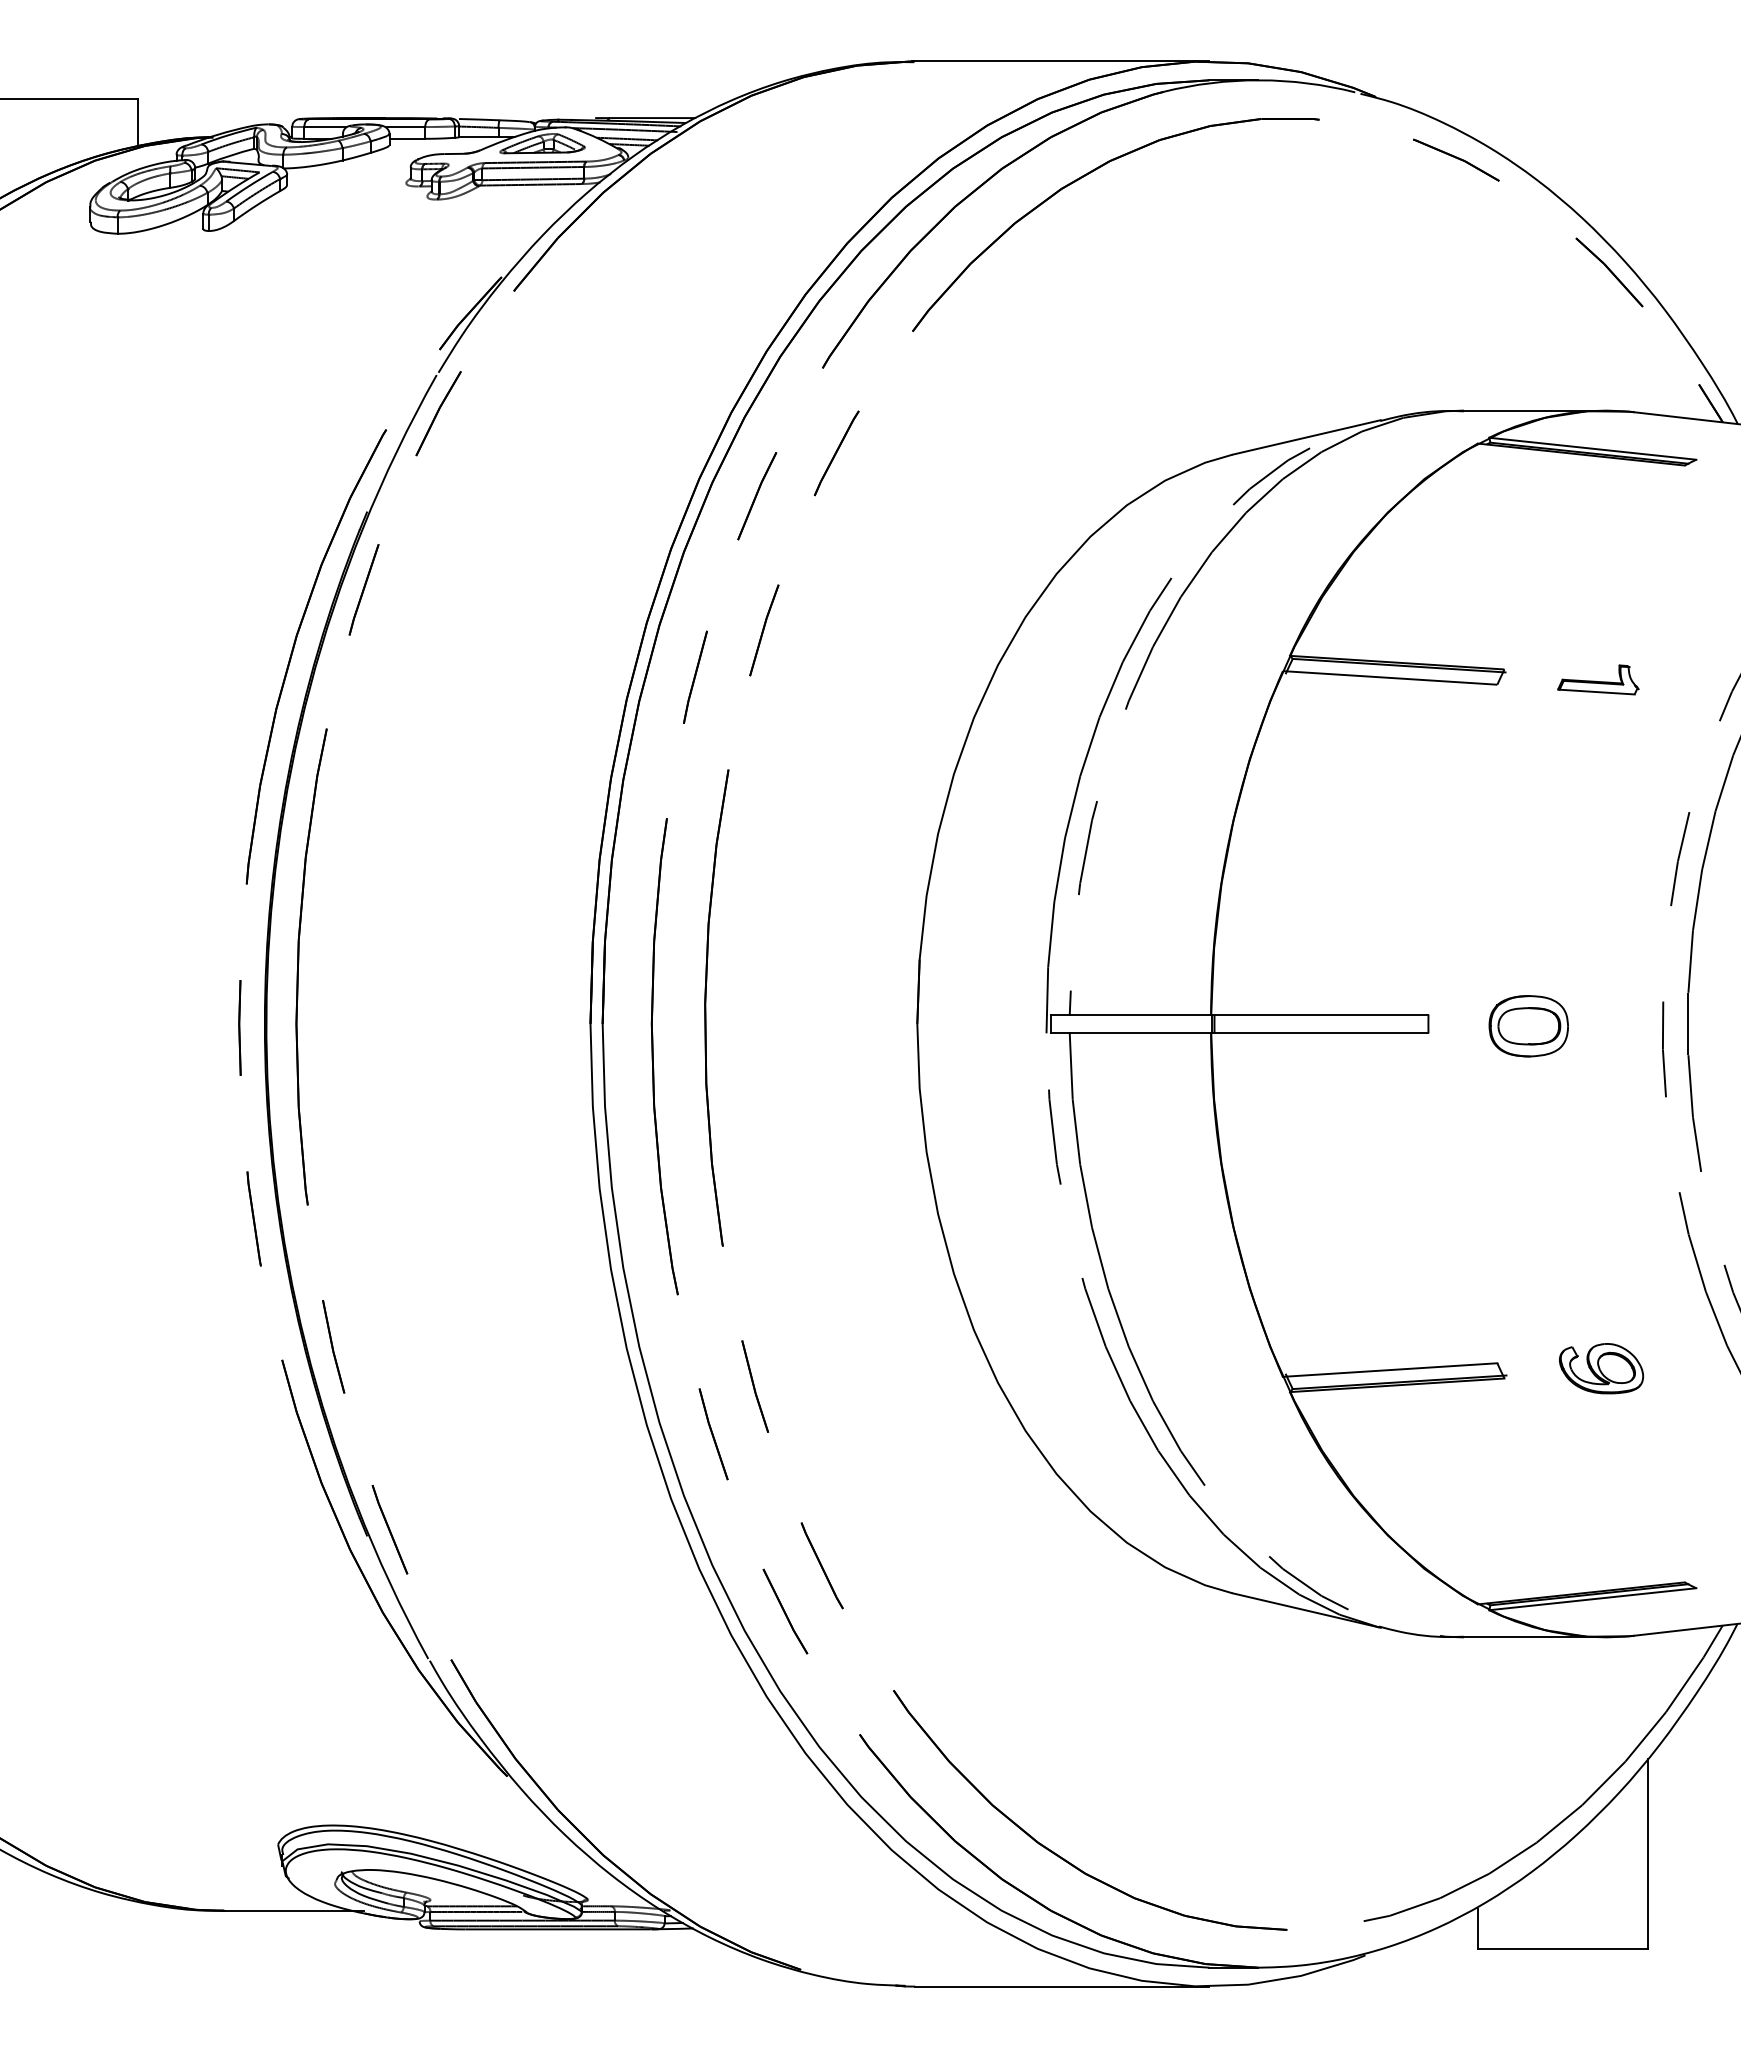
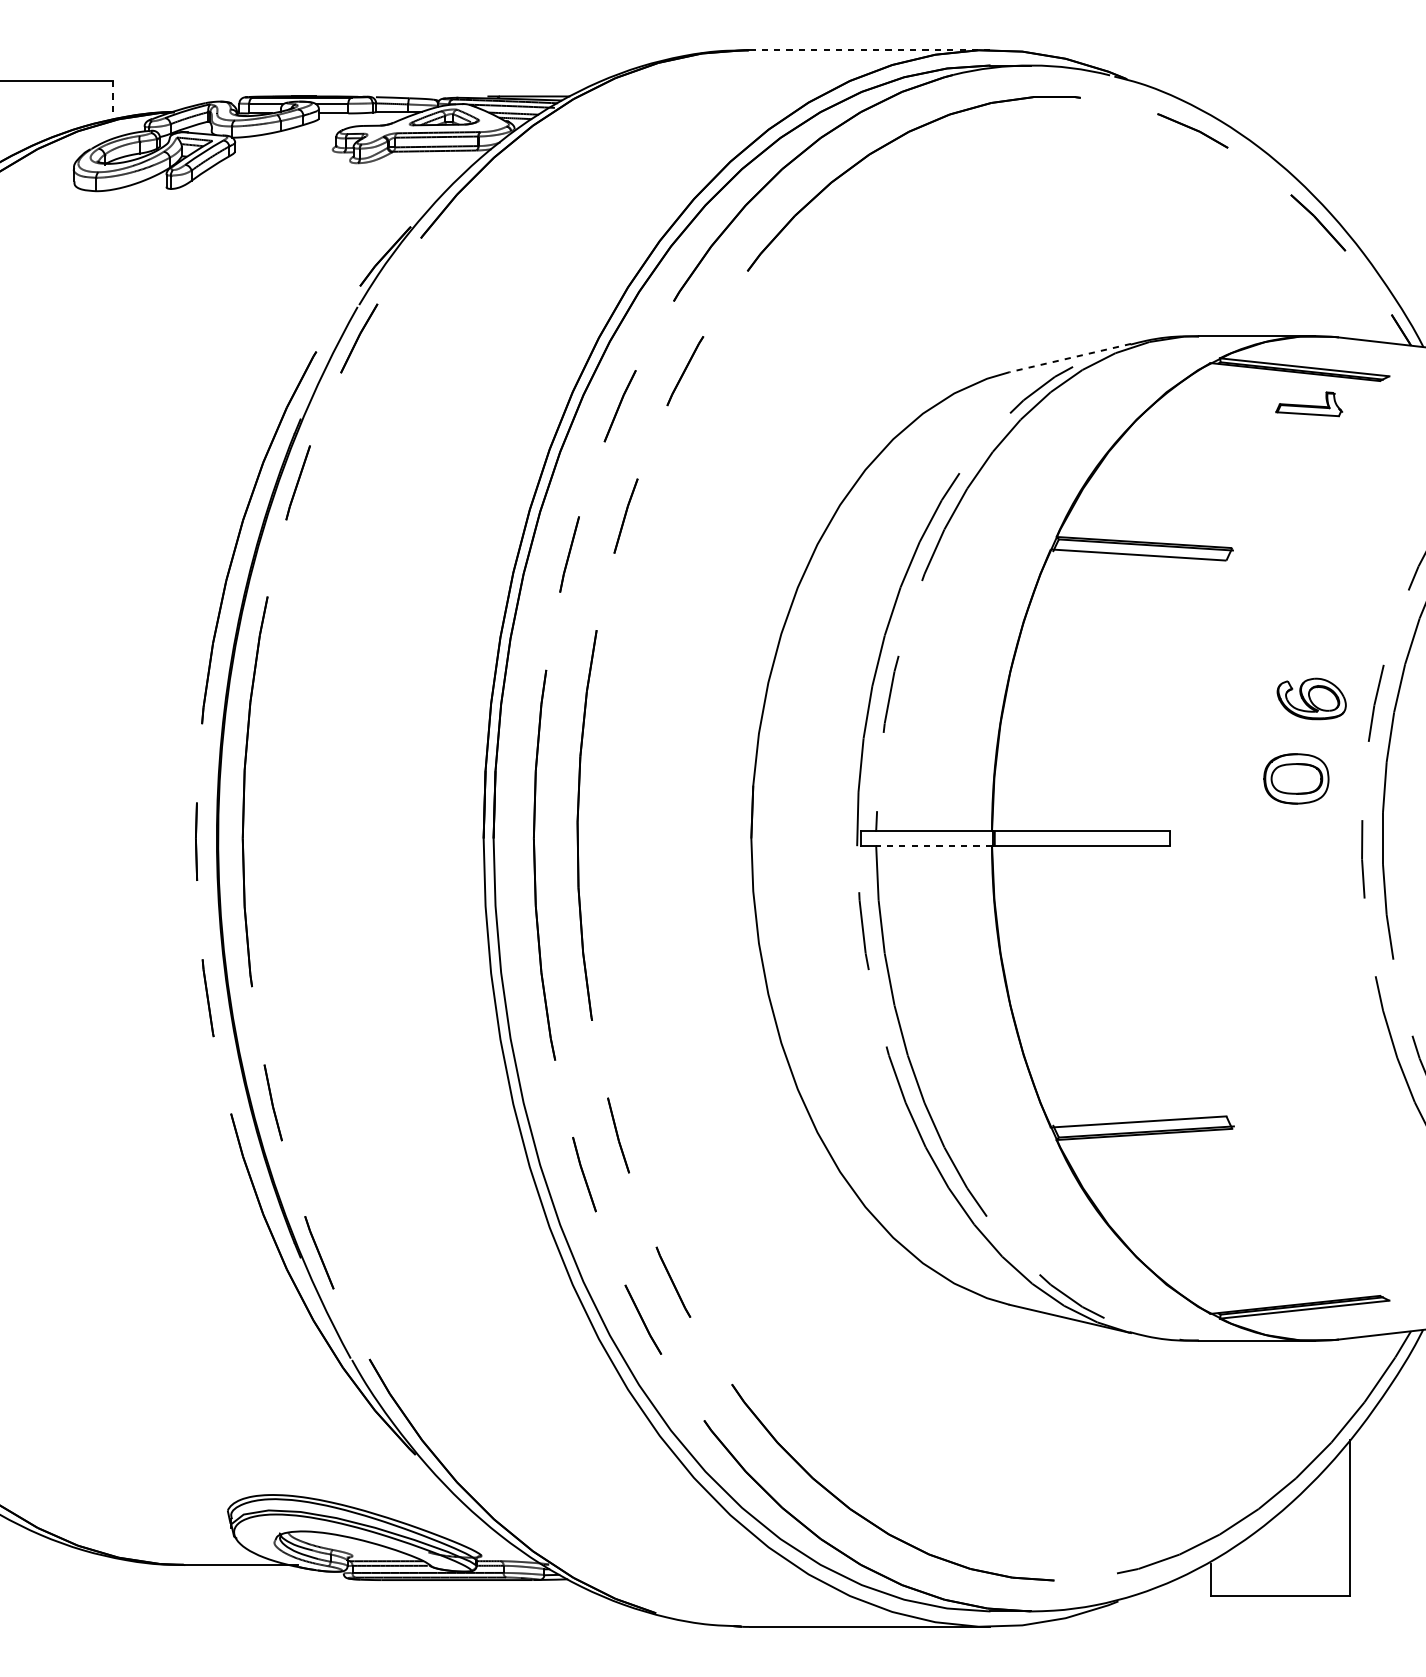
line: (1061, 61) -> (869, 50), solid -> dashed
line: (138, 121) -> (113, 99), solid -> dashed
line: (1306, 437) -> (1070, 358), solid -> dashed
part: (1598, 679) -> (1309, 403), moved
part: (1528, 1026) -> (1296, 779), moved
line: (1140, 1033) -> (934, 846), solid -> dashed
part: (1601, 1368) -> (1311, 698), moved

